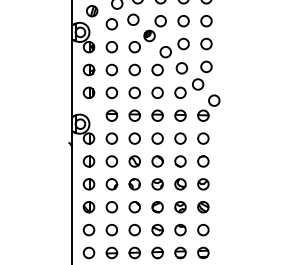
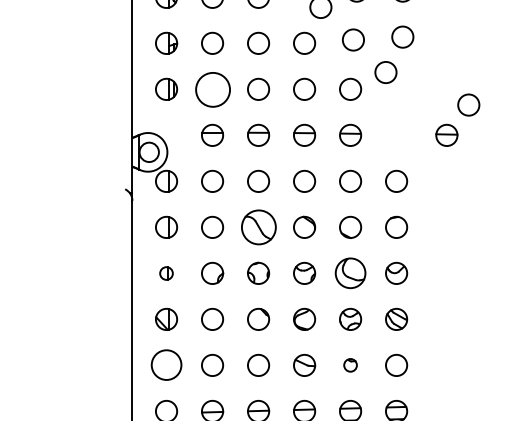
circle: (111, 92) -> (211, 88), size x1.6
part: (208, 107) -> (457, 118), moved
part: (134, 161) -> (258, 227), size x1.6
part: (88, 184) -> (165, 273), size x0.6
part: (180, 184) -> (350, 273), size x1.4
part: (180, 229) -> (350, 364), size x0.6
circle: (88, 230) -> (165, 366), size x1.4

